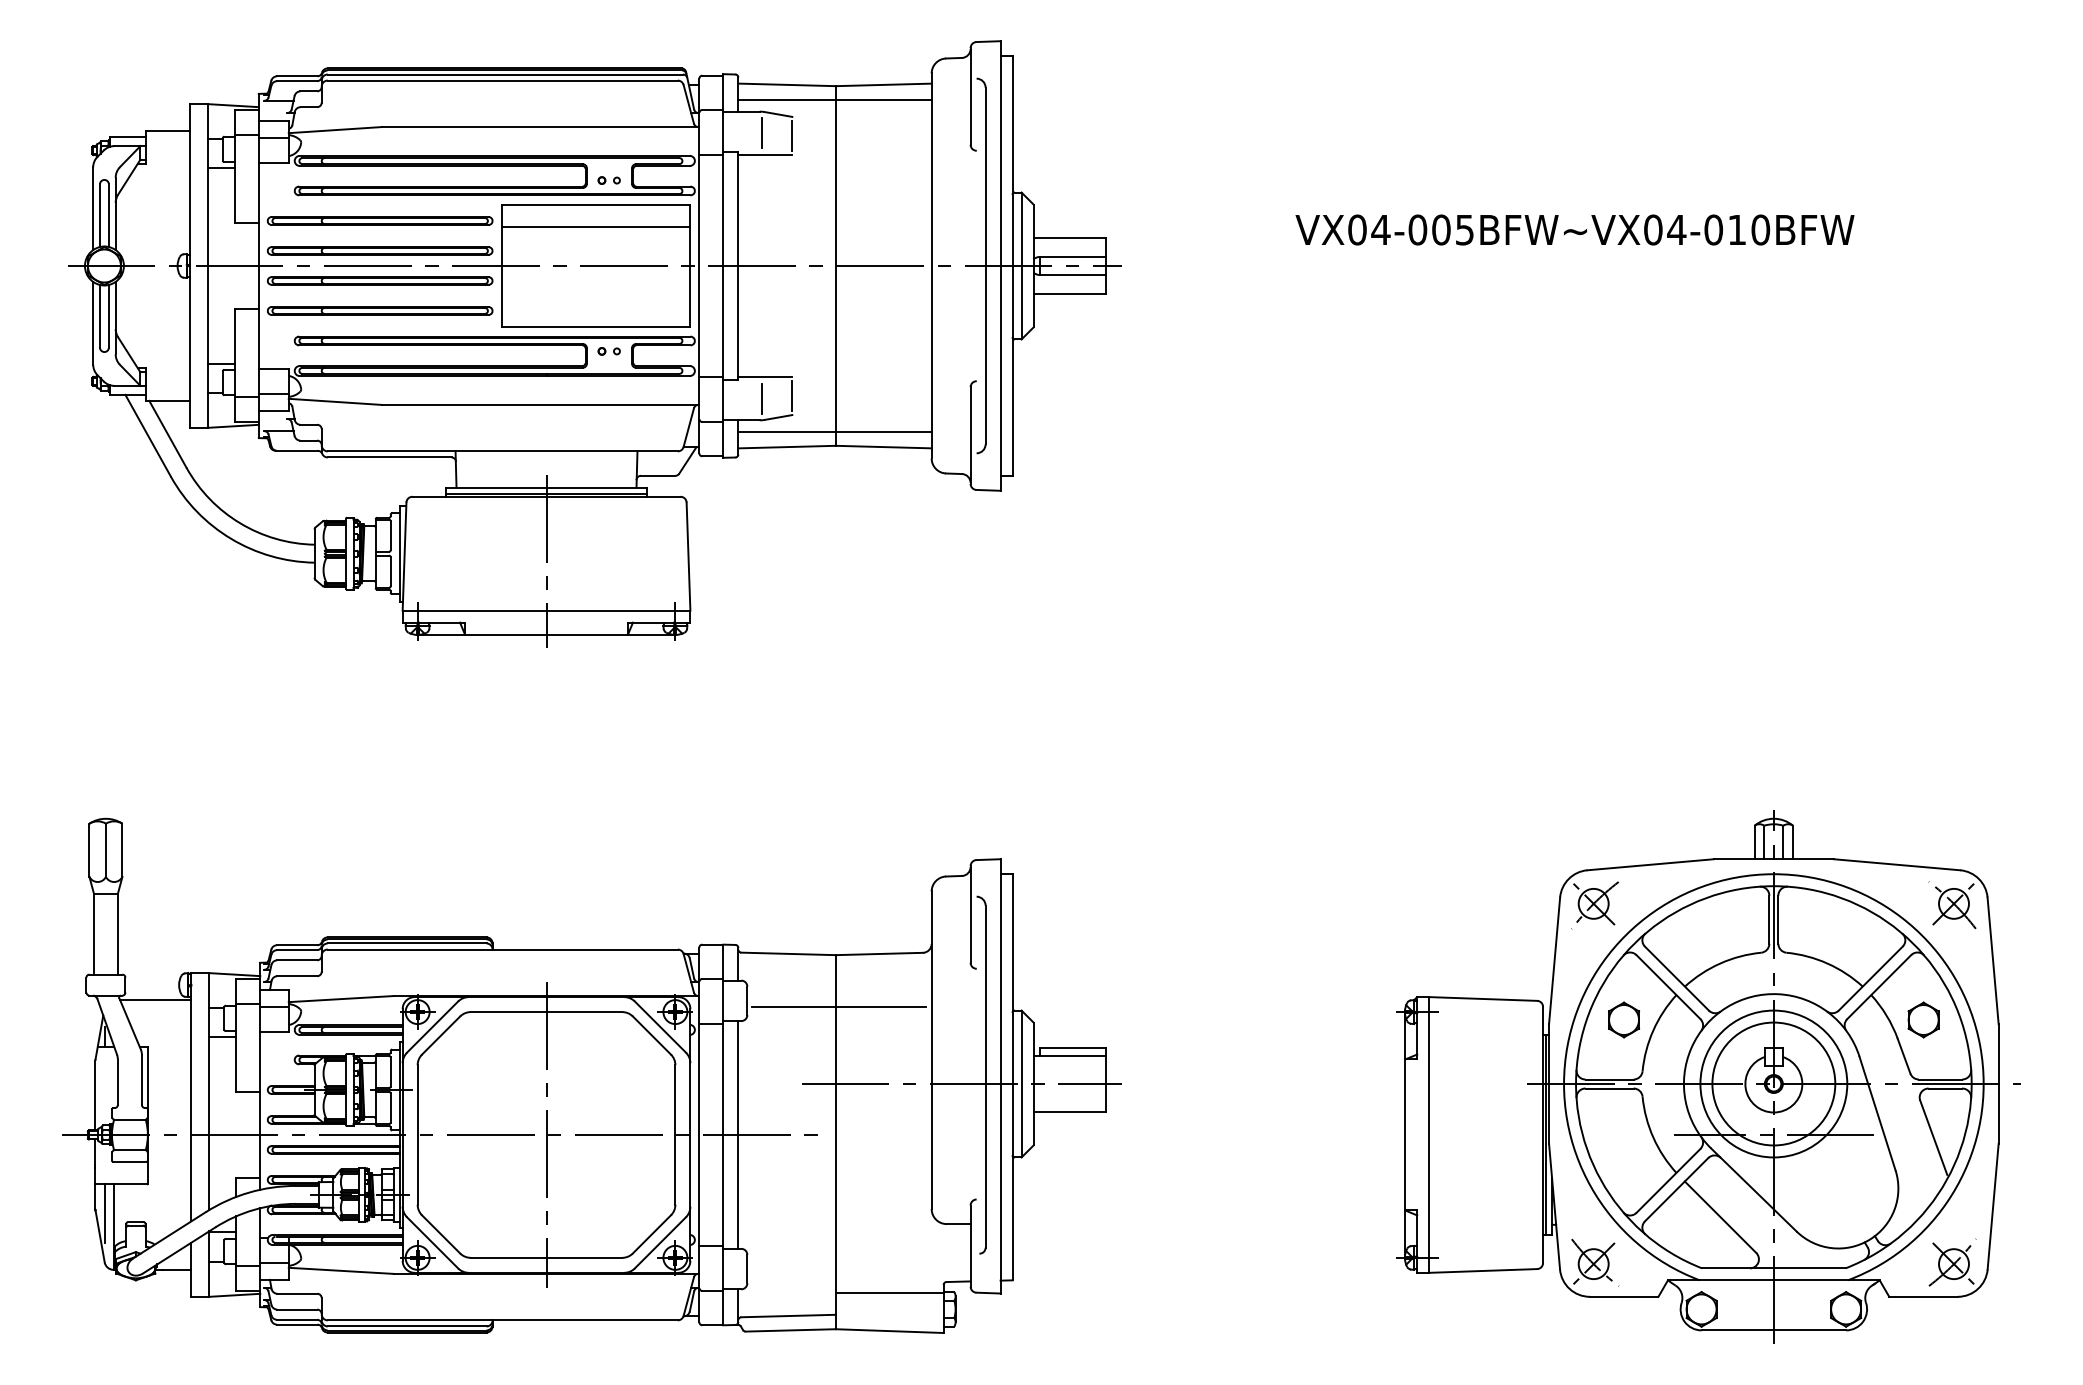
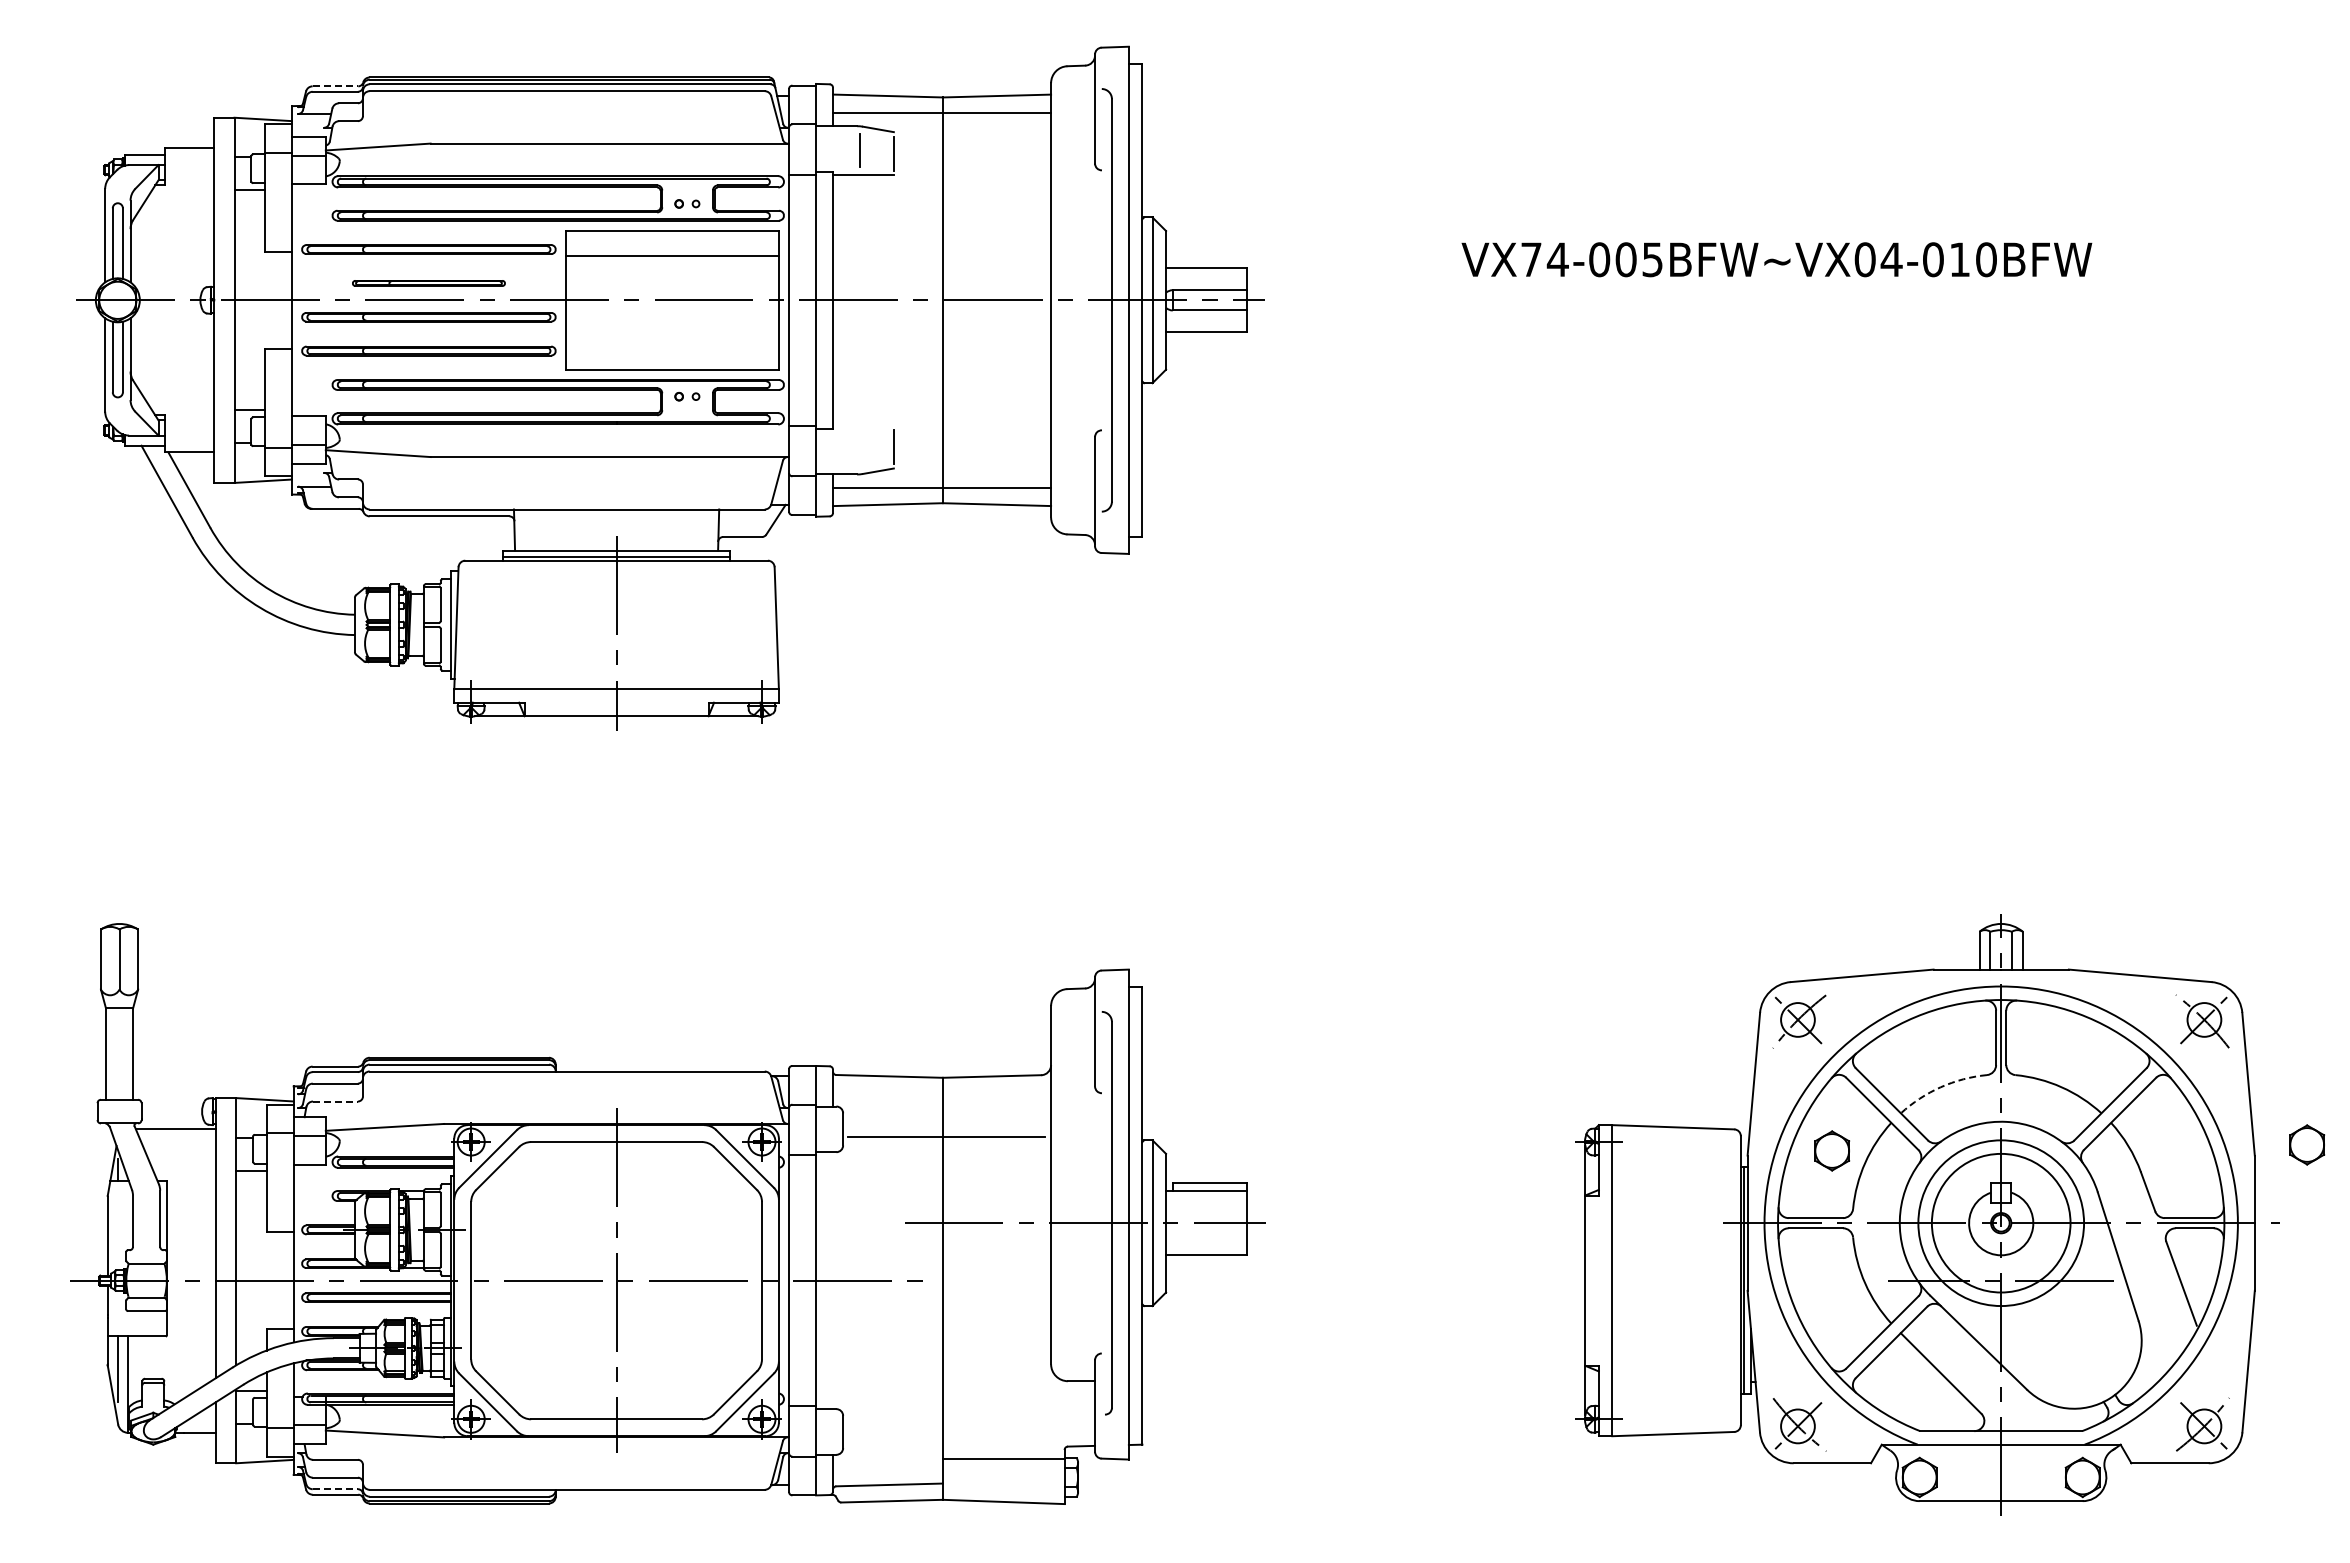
line: (297, 76) -> (335, 86), solid -> dashed
text: (1357, 229) -> (1531, 259), VX04-005BFW~VX04-010BFW -> VX74-005BFW~VX04-010BFW
part: (379, 251) -> (428, 283), size x0.6
line: (765, 377) -> (863, 426), removed
line: (762, 399) -> (860, 450), removed
arc: (1720, 963) -> (1940, 1087), solid -> dashed
line: (297, 976) -> (335, 1101), solid -> dashed
part: (1923, 1019) -> (2307, 1144), moved
line: (738, 1134) -> (833, 1280), removed
line: (297, 1320) -> (335, 1489), solid -> dashed

